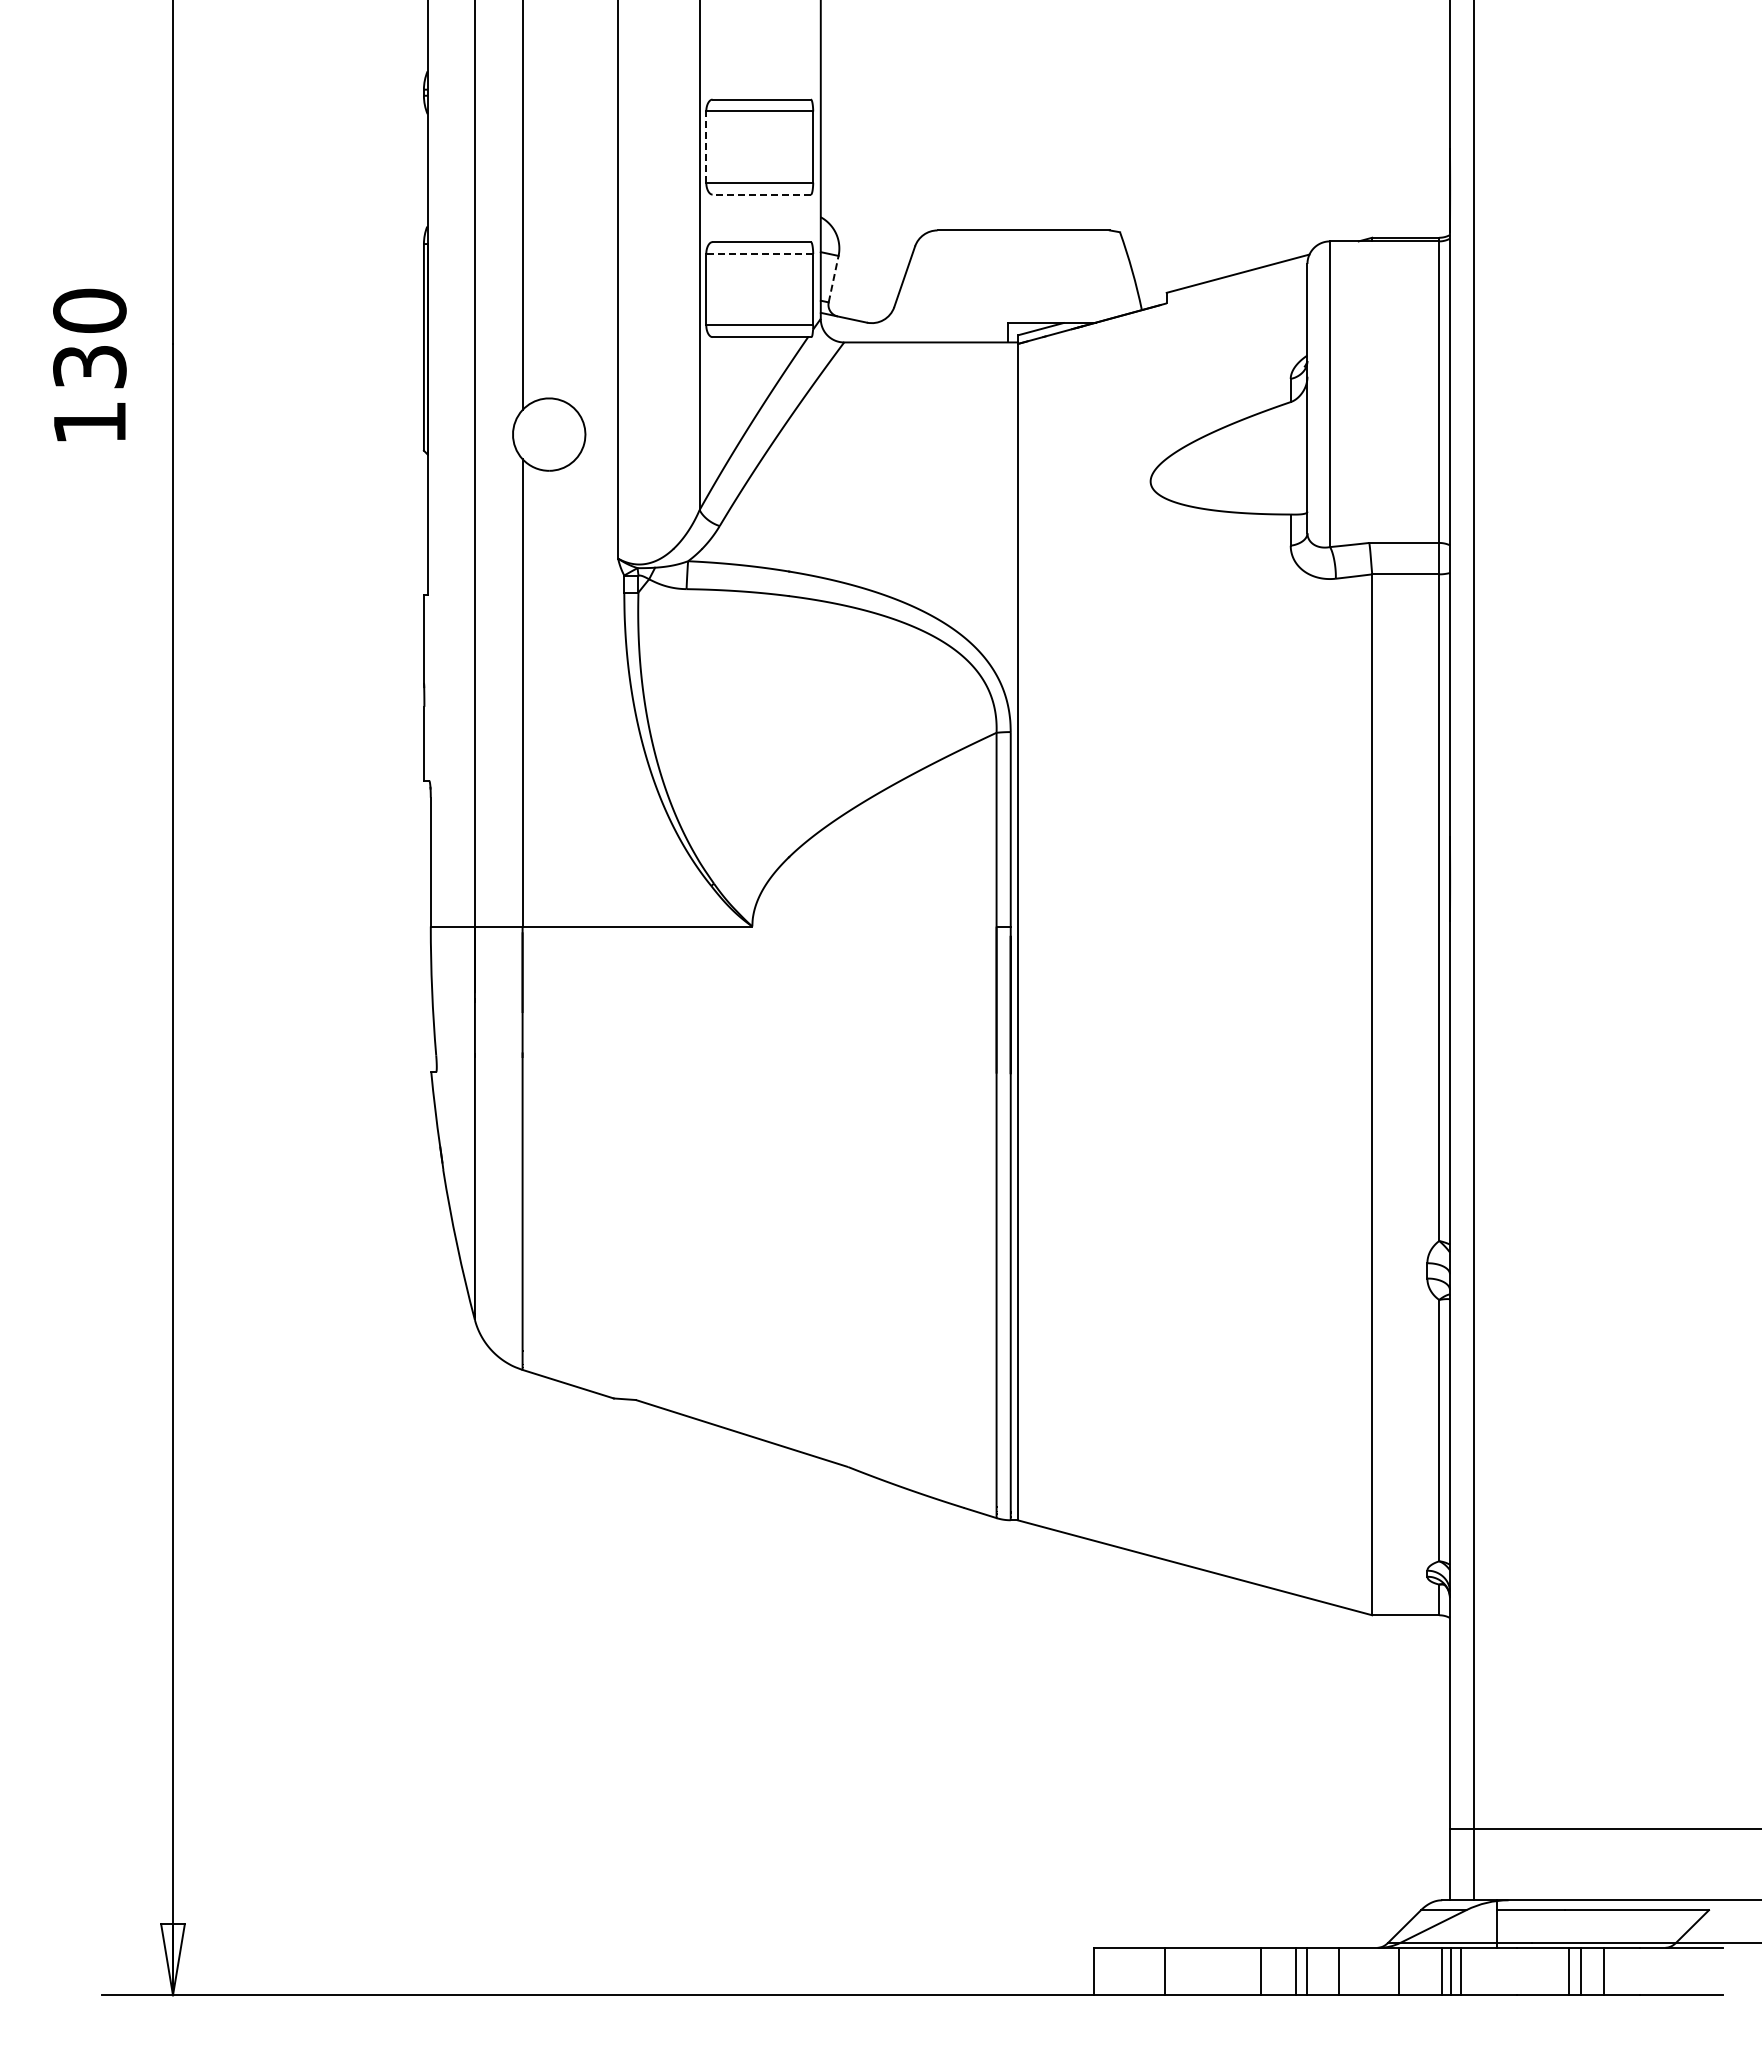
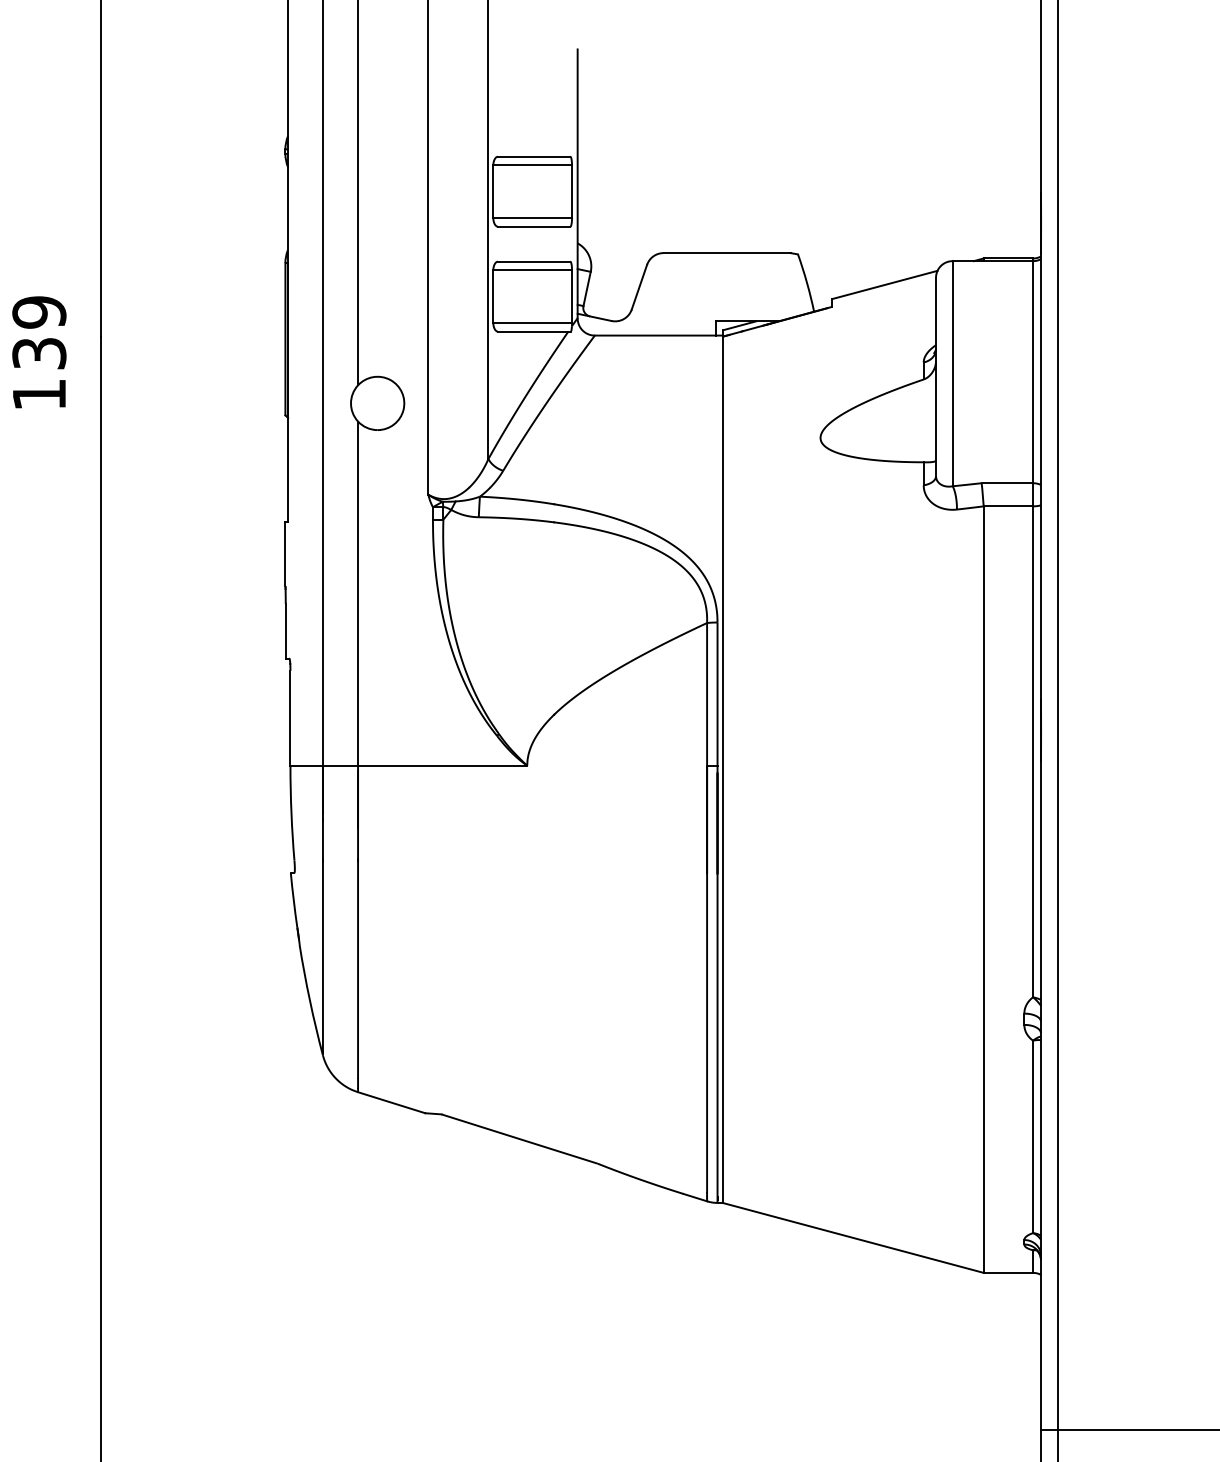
line: (706, 147) -> (493, 192), dashed -> solid
line: (761, 194) -> (533, 226), dashed -> solid
line: (759, 253) -> (532, 270), dashed -> solid
line: (833, 279) -> (587, 289), dashed -> solid
text: (89, 310) -> (39, 312), 130 -> 139

